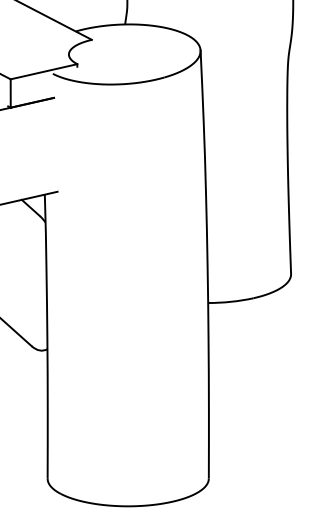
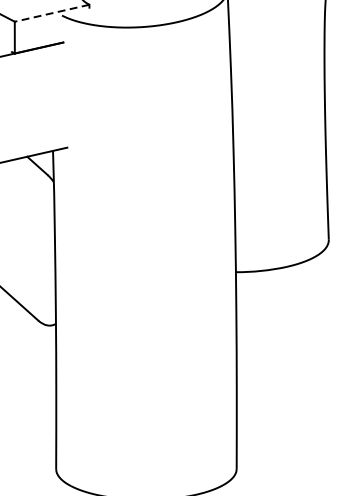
line: (43, 71) -> (51, 12), solid -> dashed

